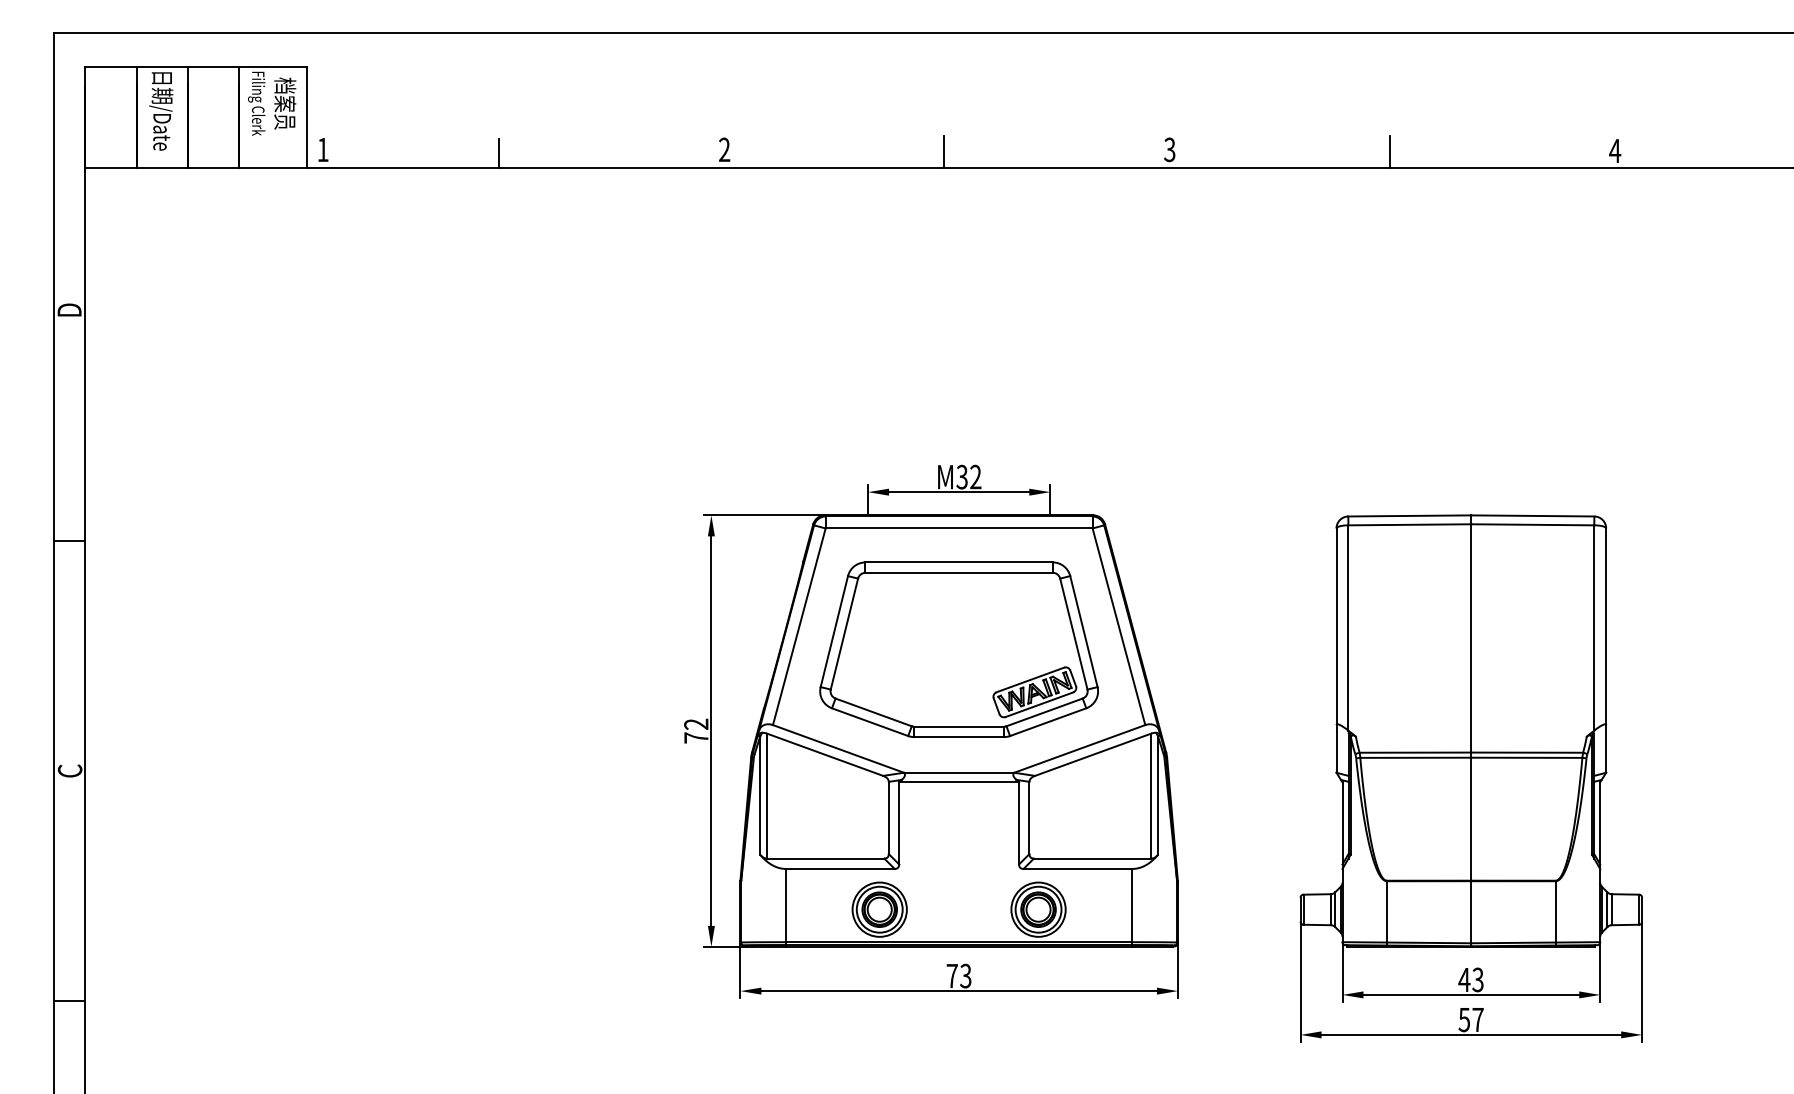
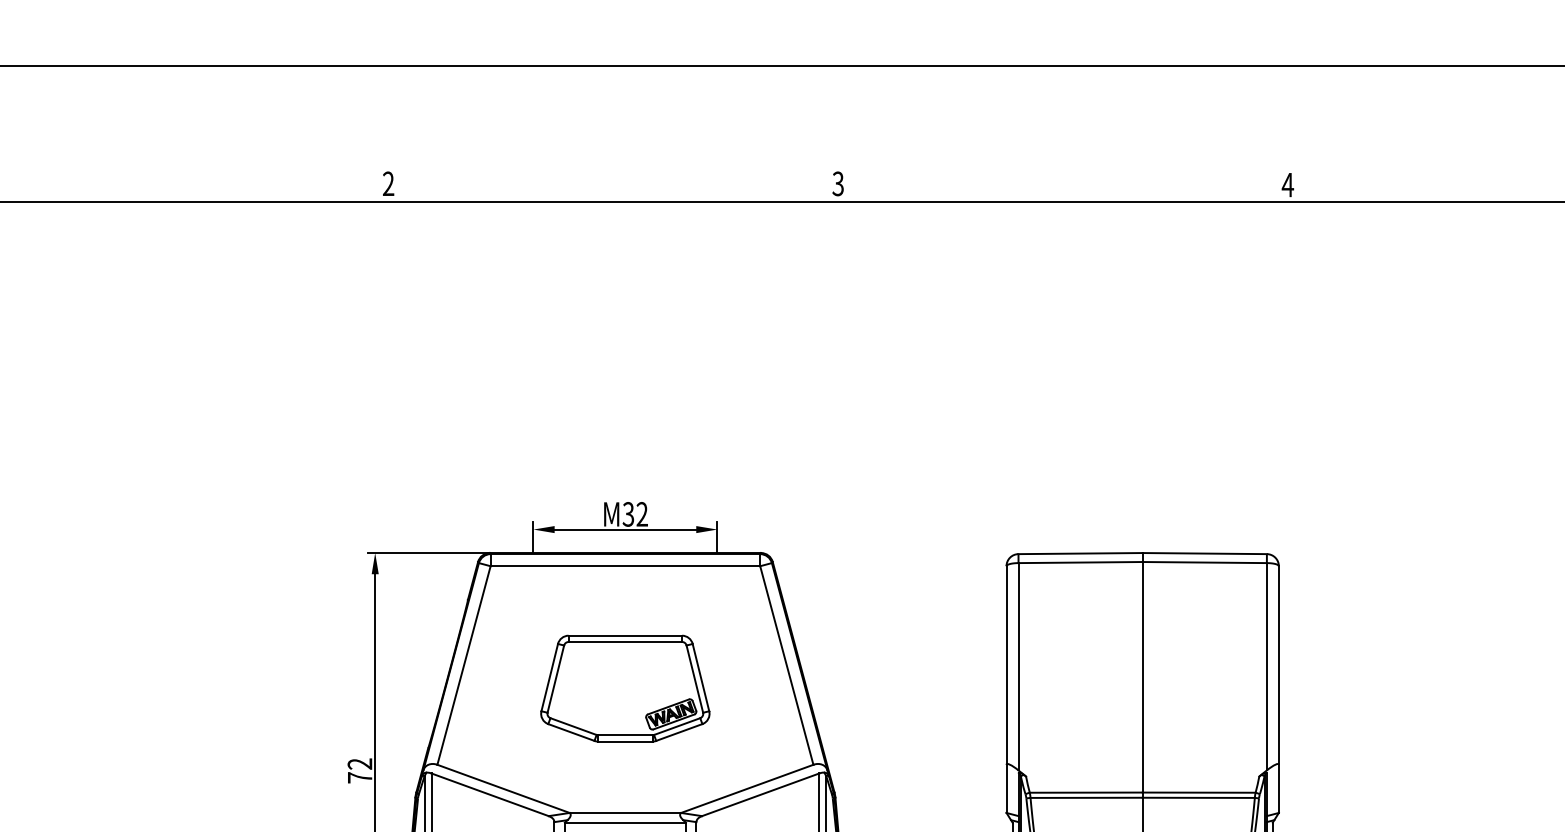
line: (944, 151) -> (610, 185), removed
line: (1389, 151) -> (1060, 185), removed
line: (499, 152) -> (161, 186), removed
part: (958, 649) -> (624, 688), size x0.6

